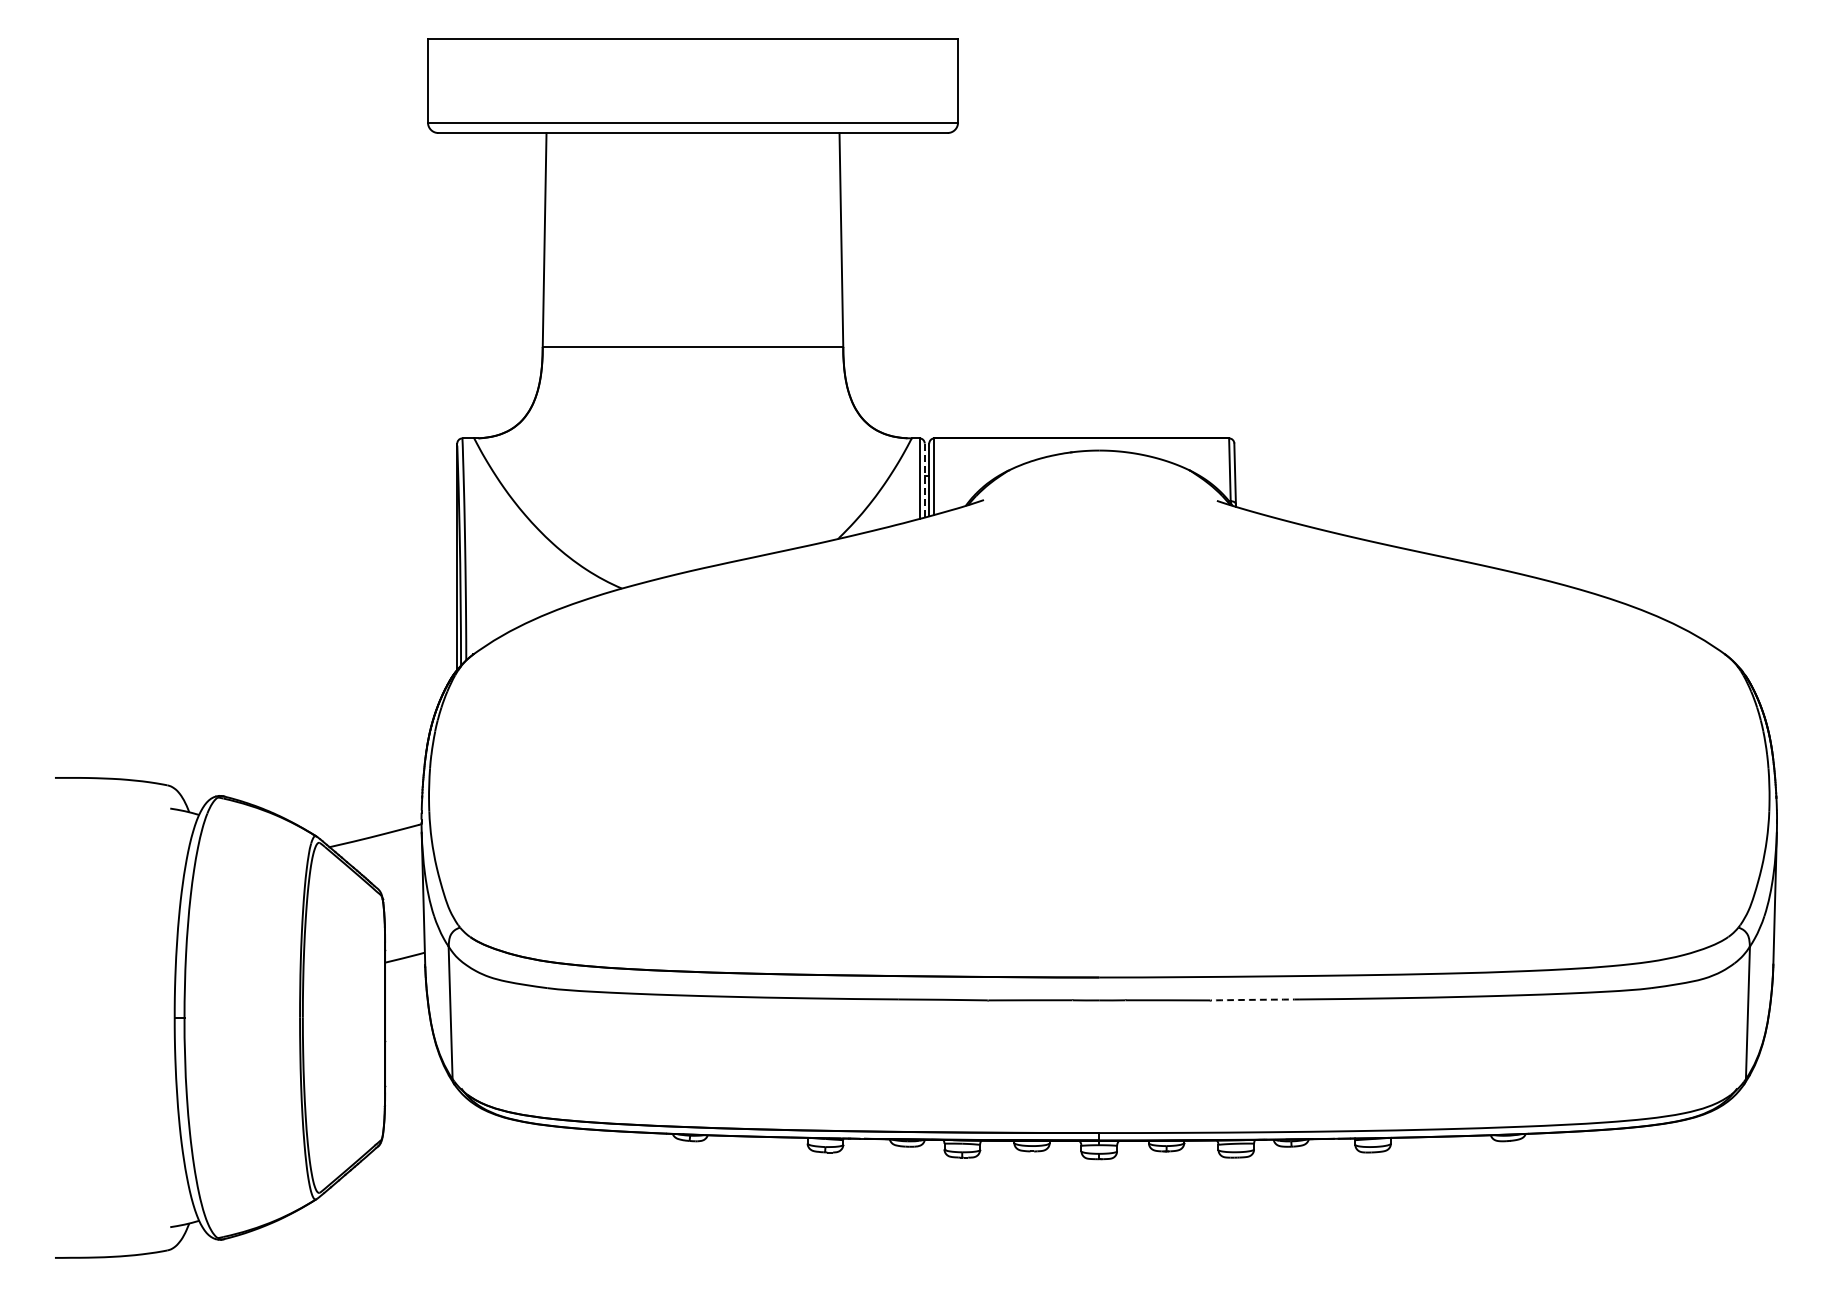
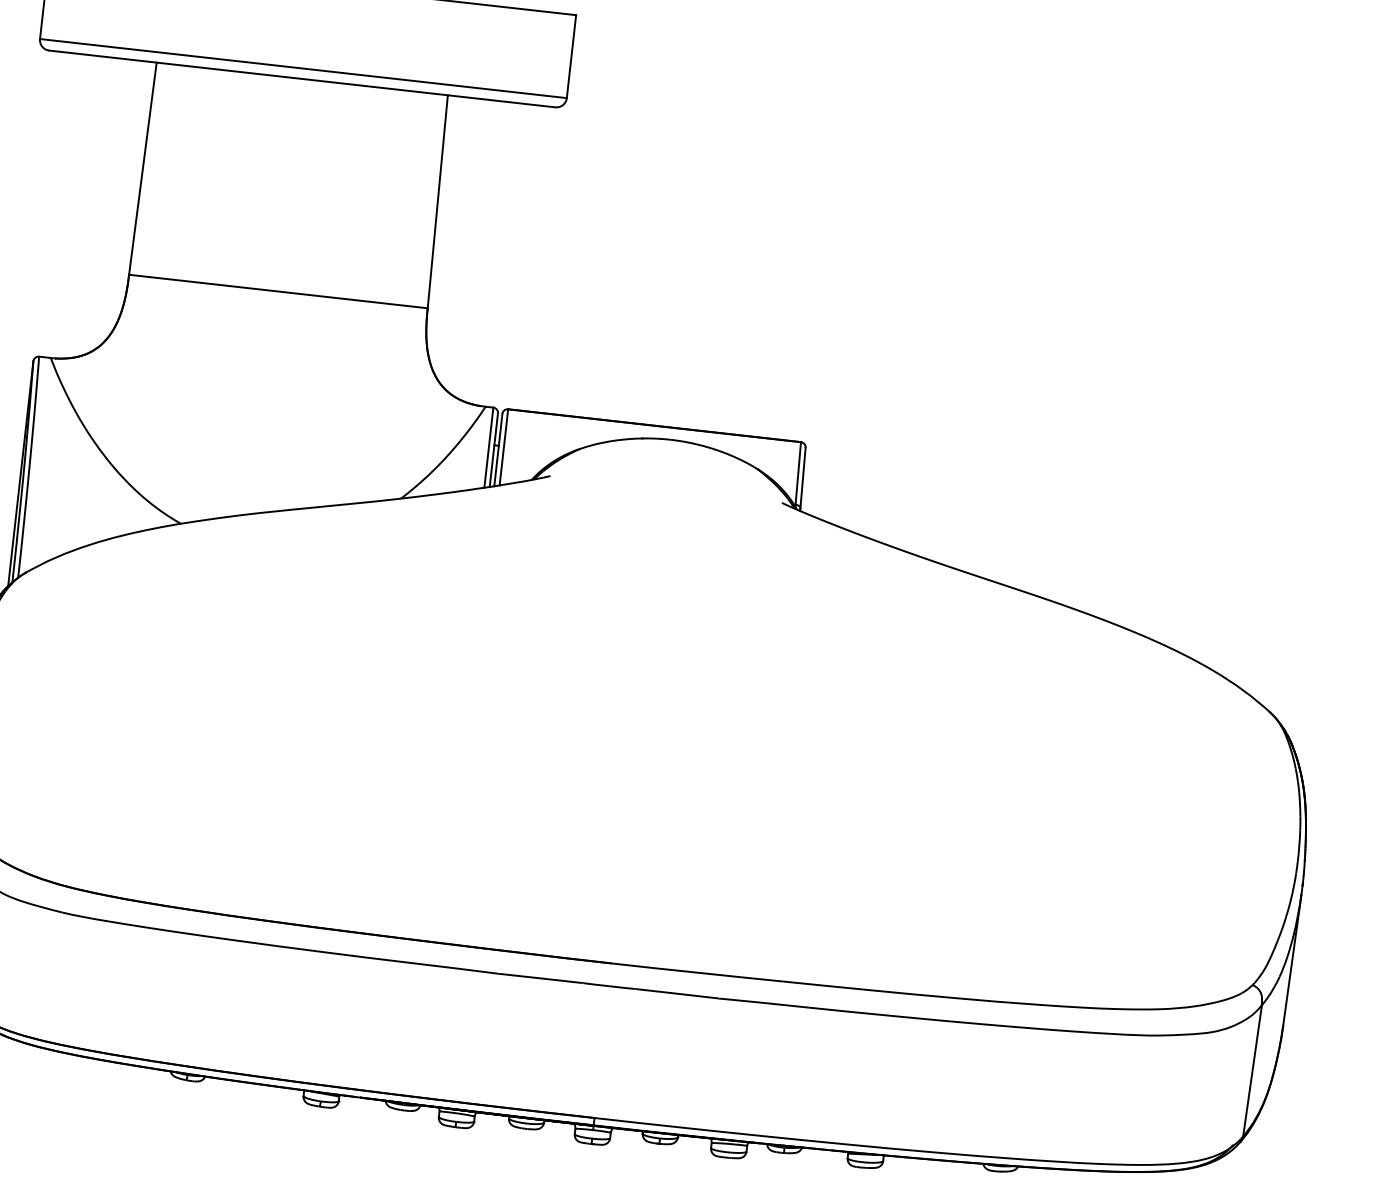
line: (924, 480) -> (493, 450), dashed -> solid
arc: (1255, 999) -> (764, 1002), dashed -> solid

